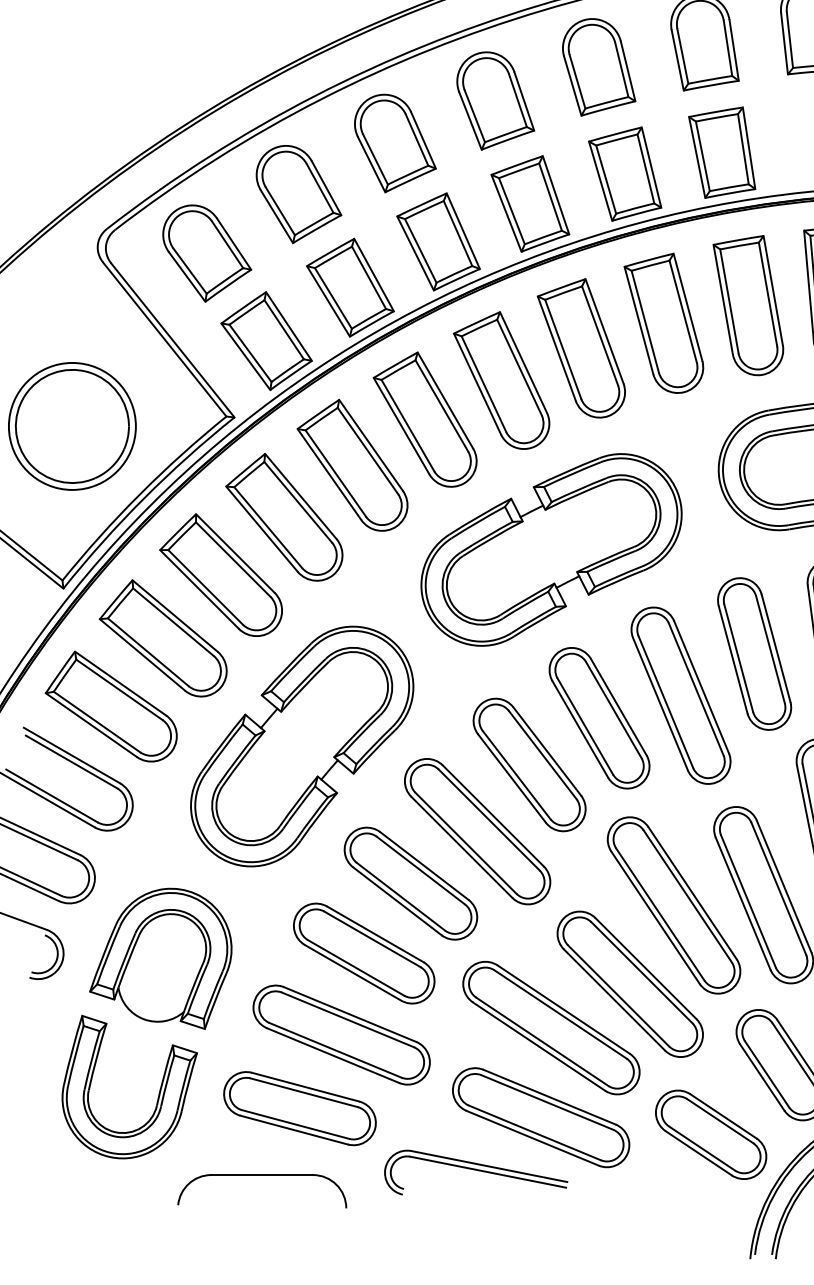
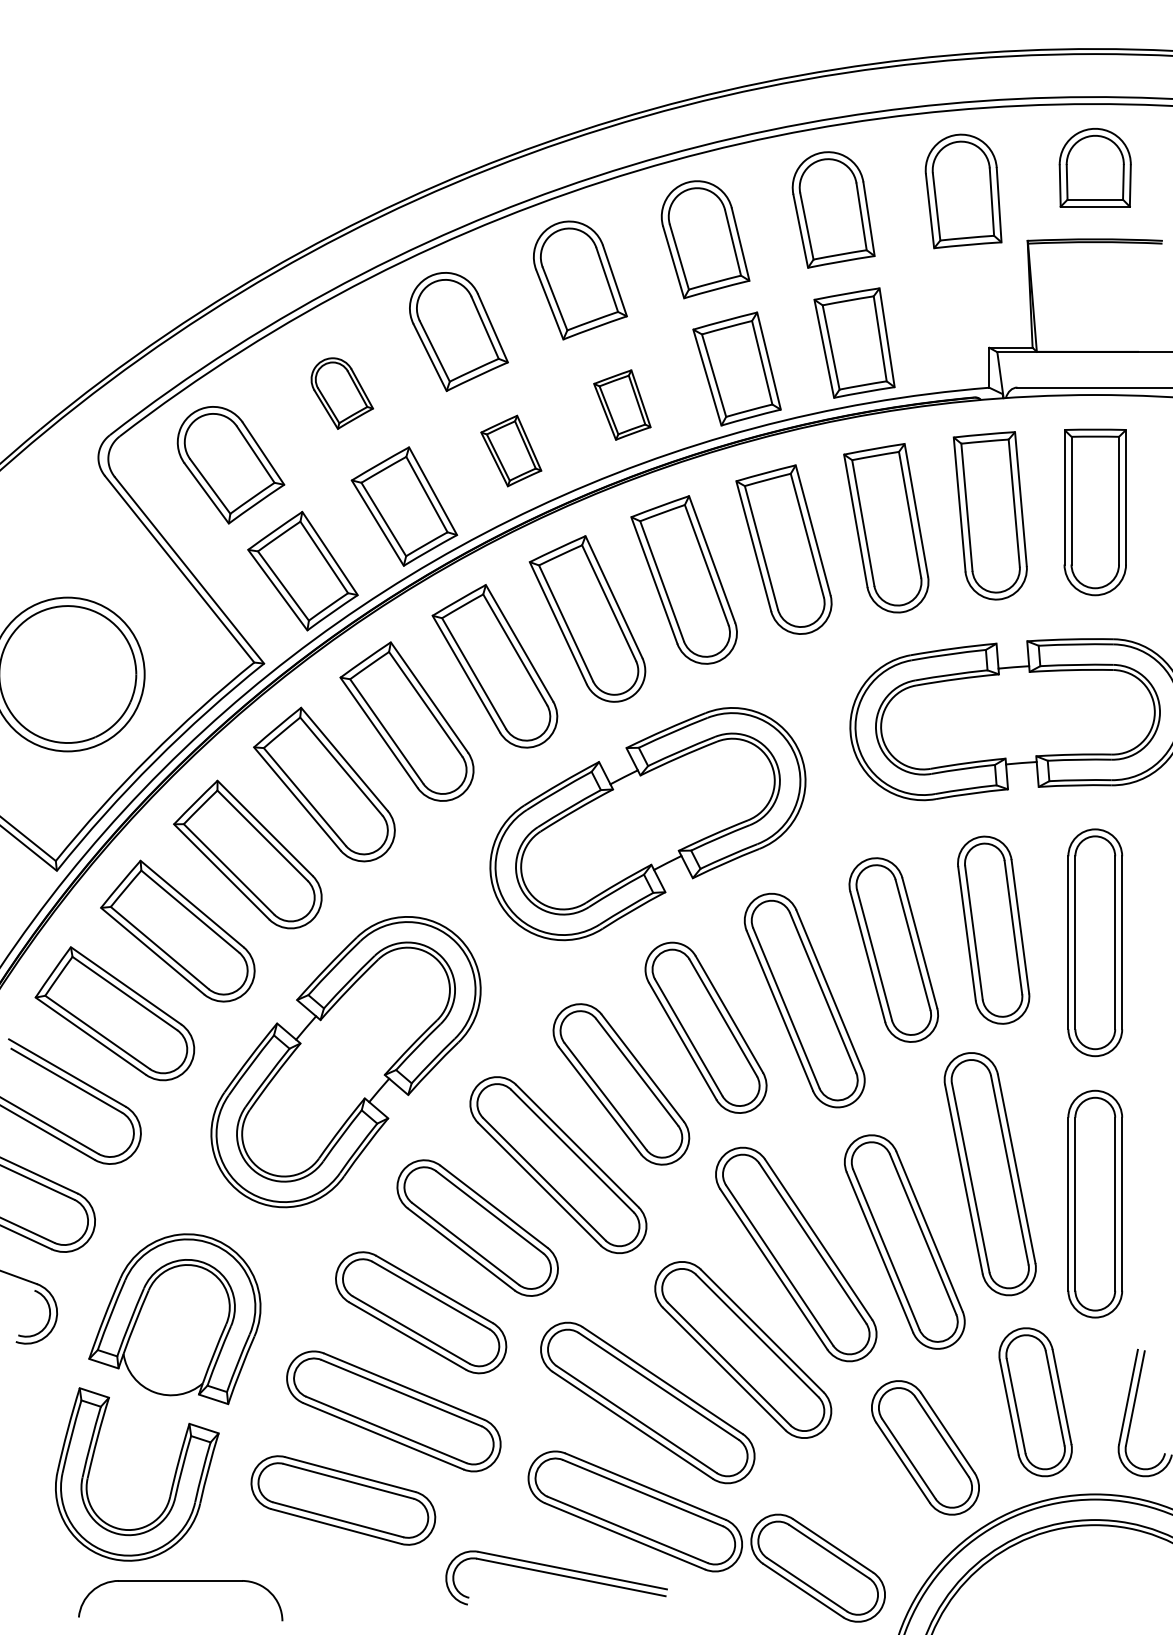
part: (299, 194) -> (342, 393), size x0.6
part: (530, 203) -> (622, 404), size x0.6
part: (438, 241) -> (511, 450), size x0.6
part: (710, 1134) -> (817, 1567), moved
part: (262, 1175) -> (180, 1581), moved

